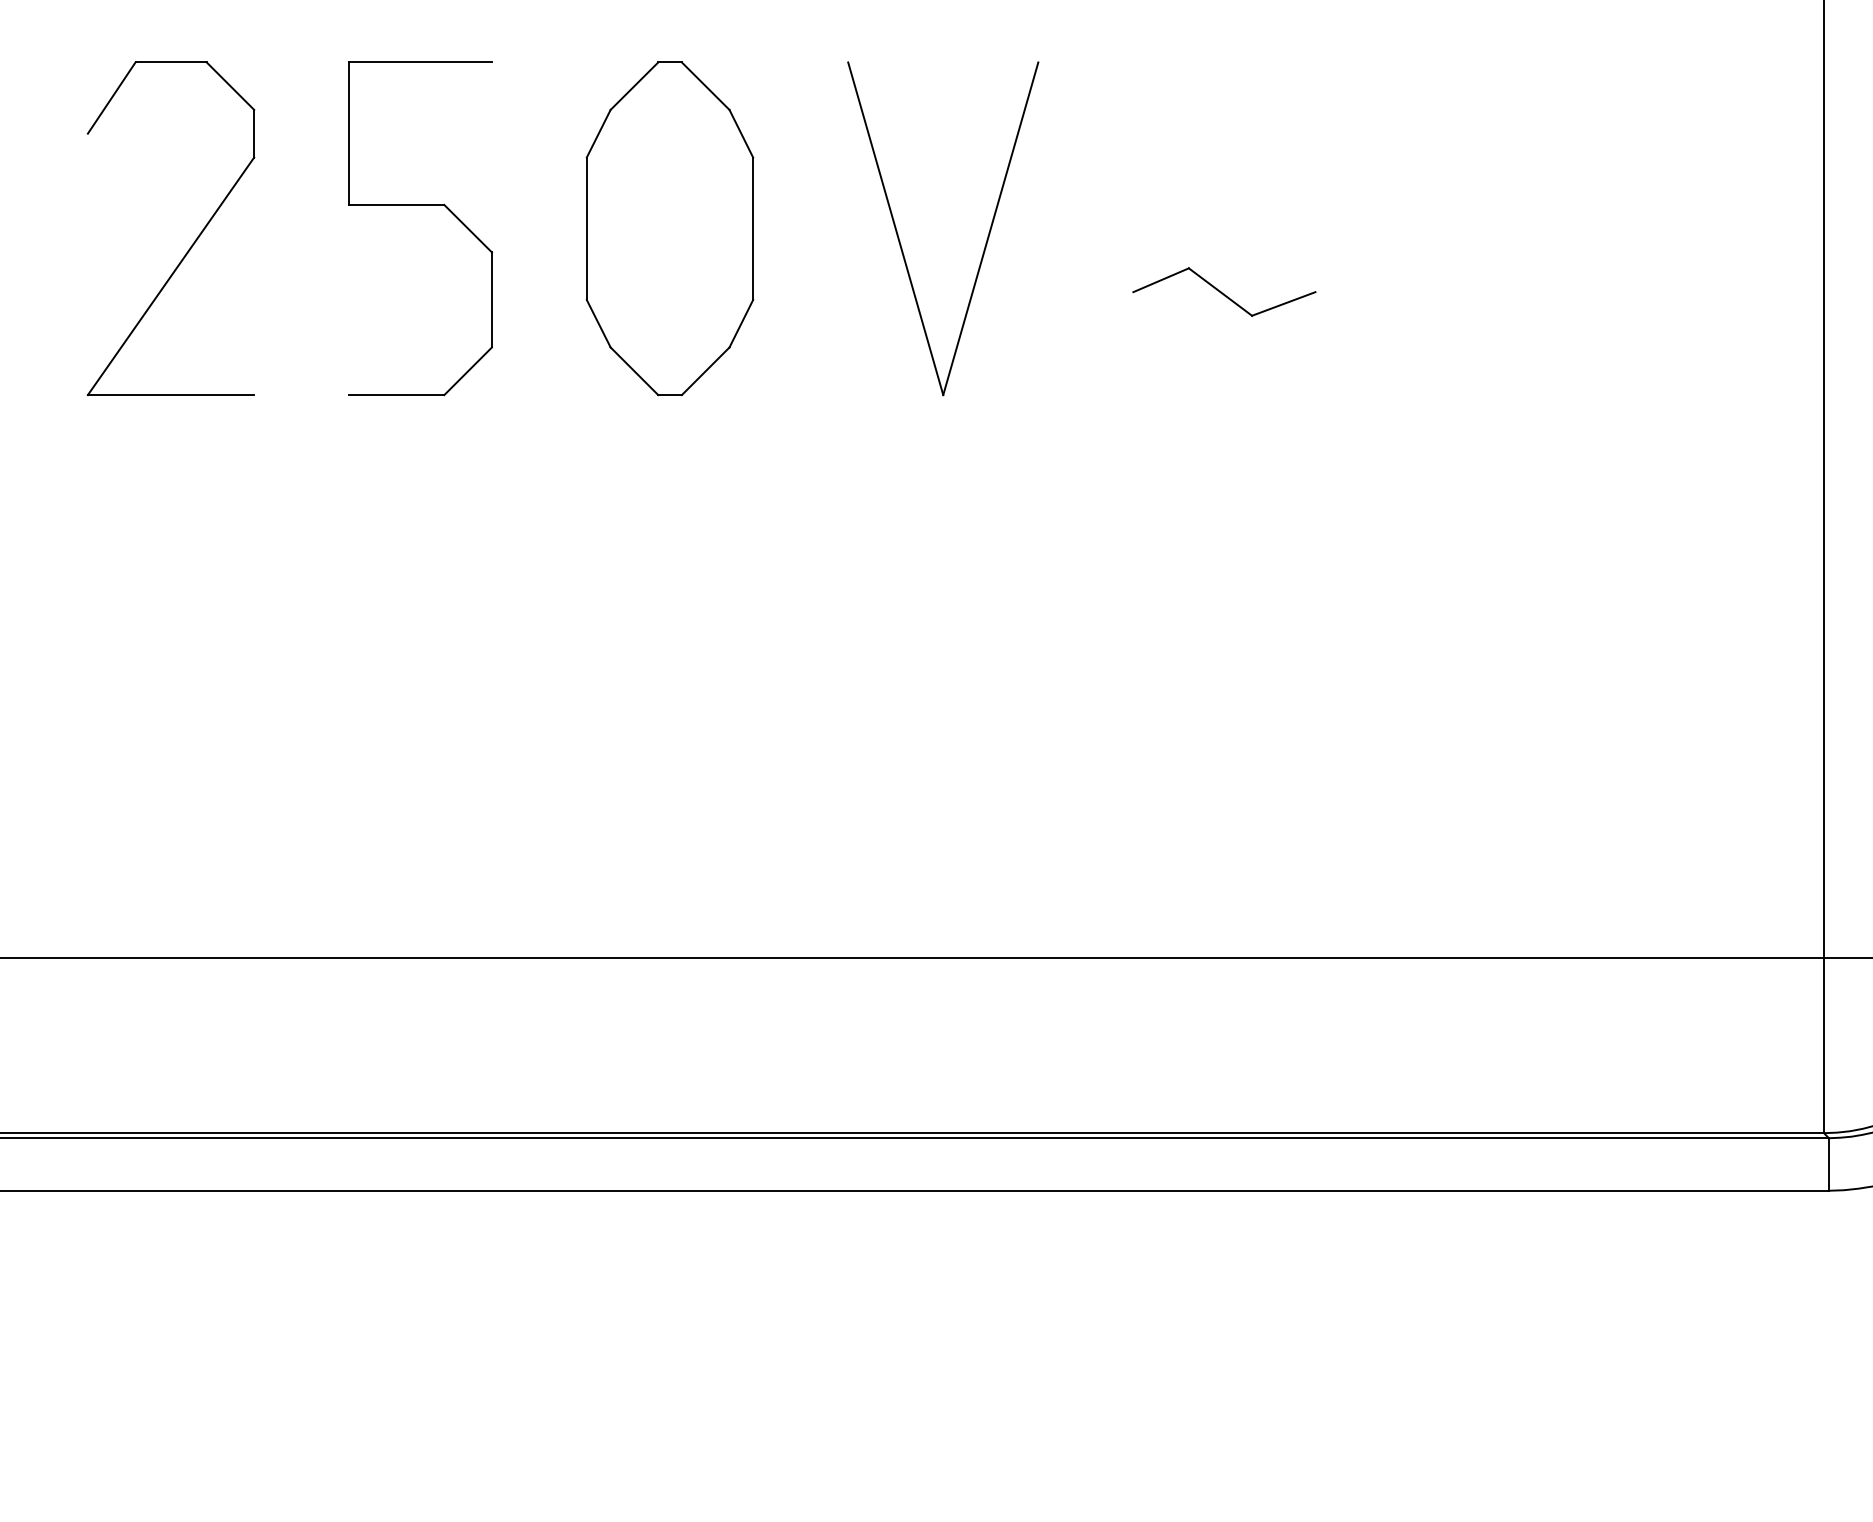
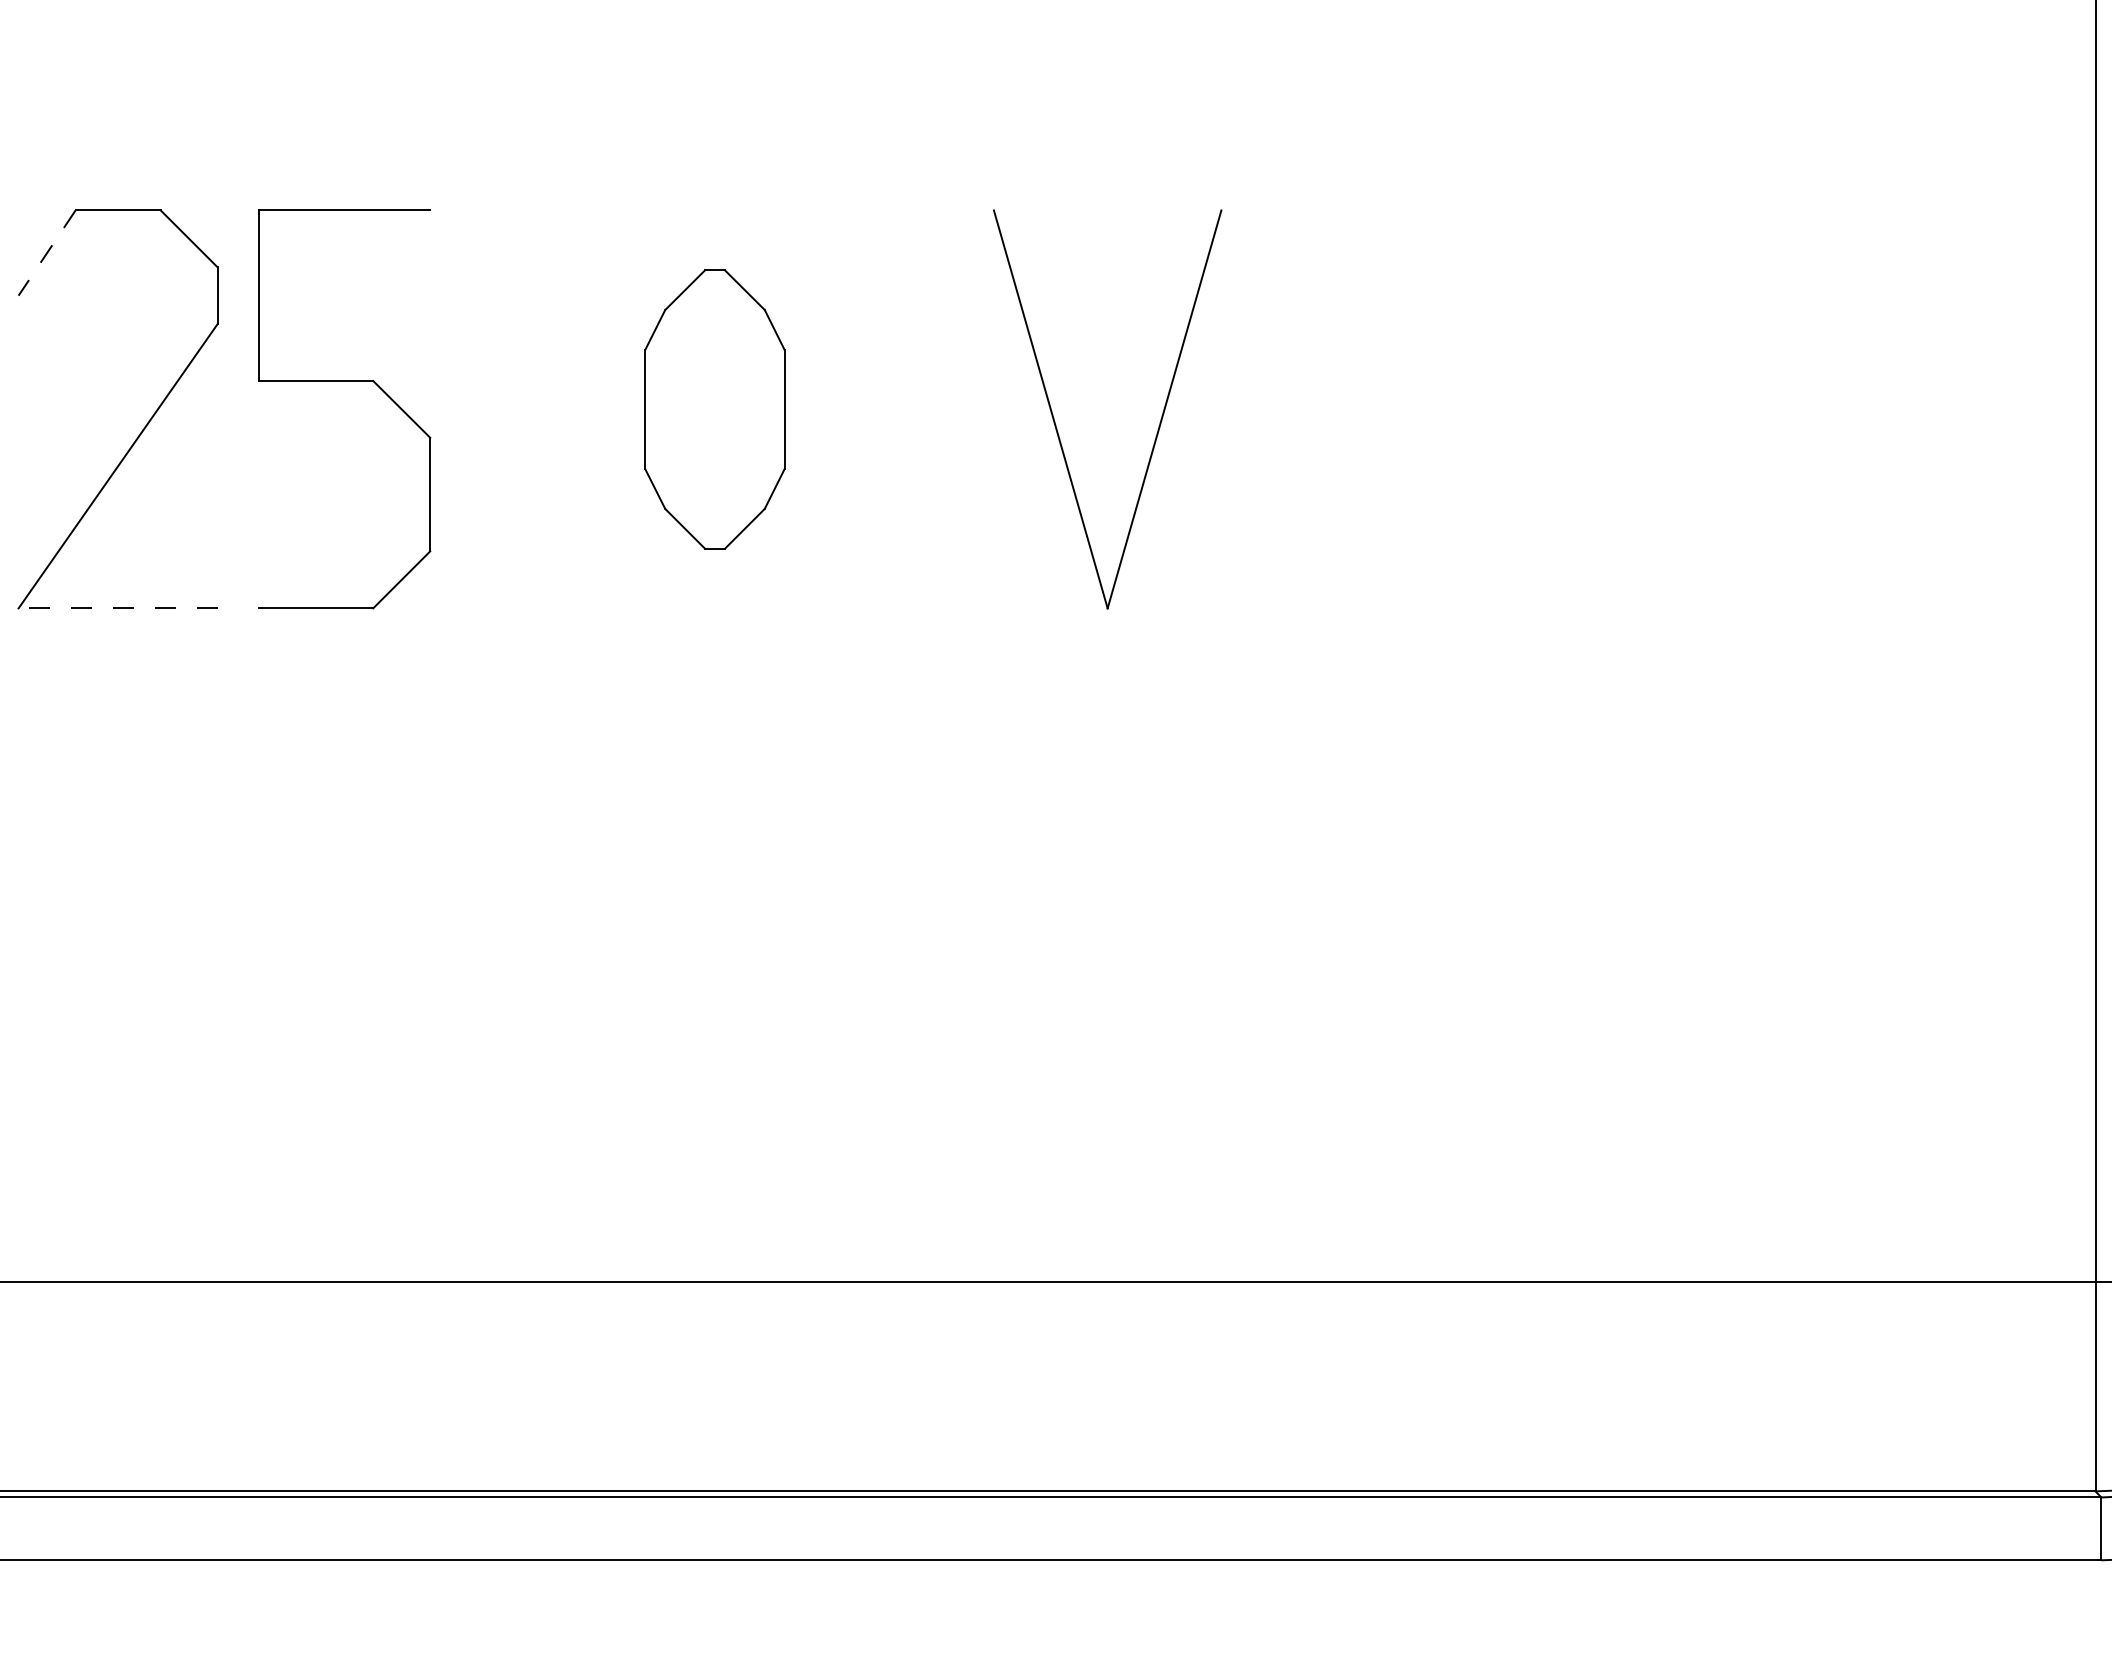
line: (111, 98) -> (46, 253), solid -> dashed
part: (420, 205) -> (344, 381), moved
part: (669, 228) -> (714, 409), size x0.7
part: (986, 239) -> (1159, 422), moved
part: (1224, 291) -> (1378, 484), removed
line: (170, 395) -> (117, 608), solid -> dashed

